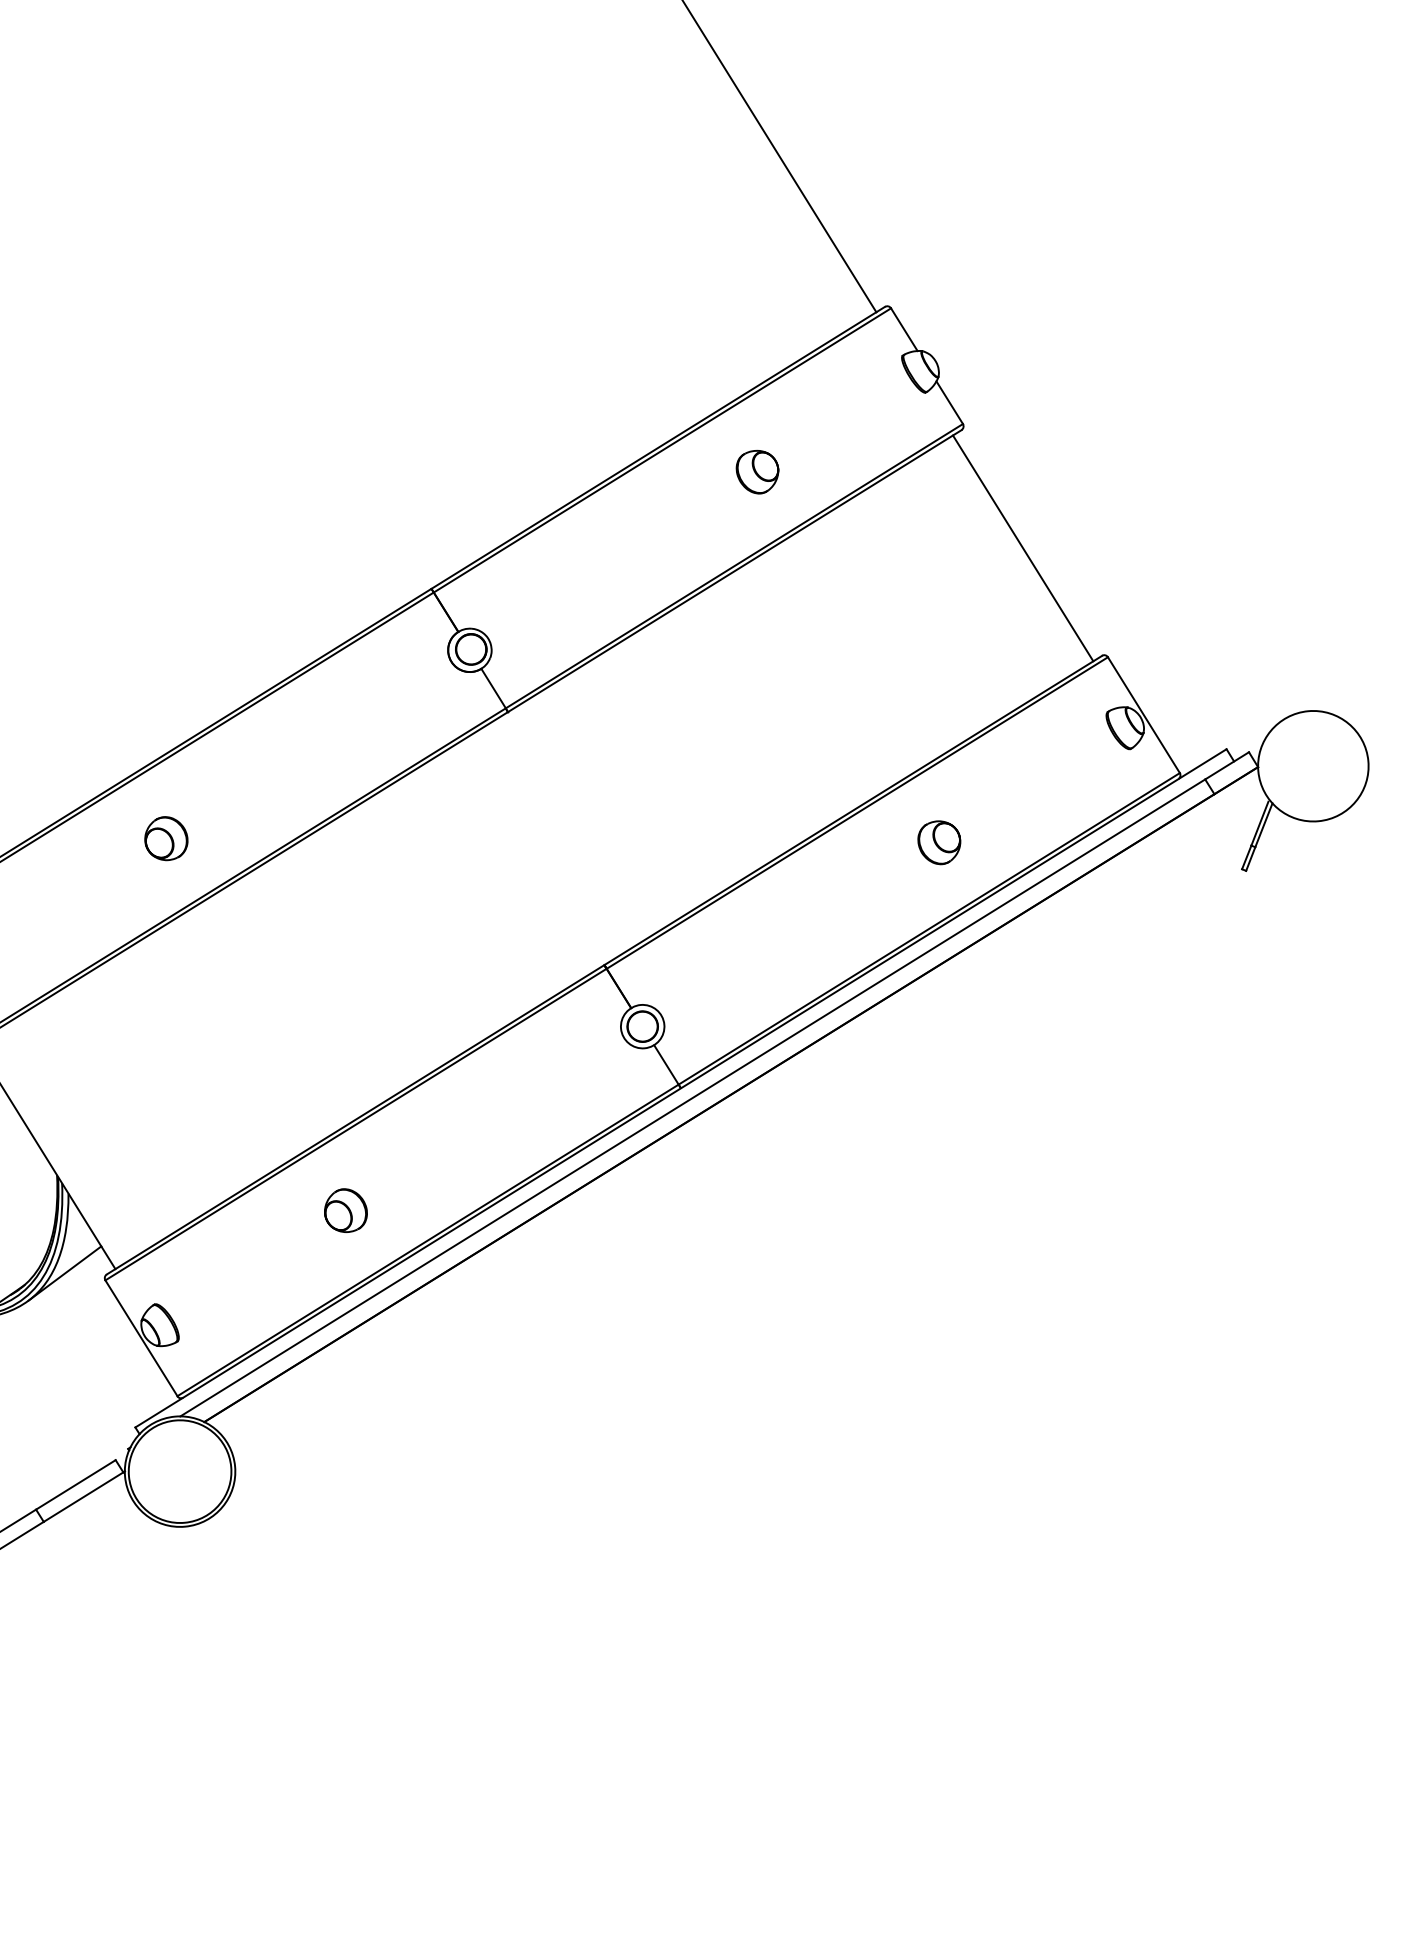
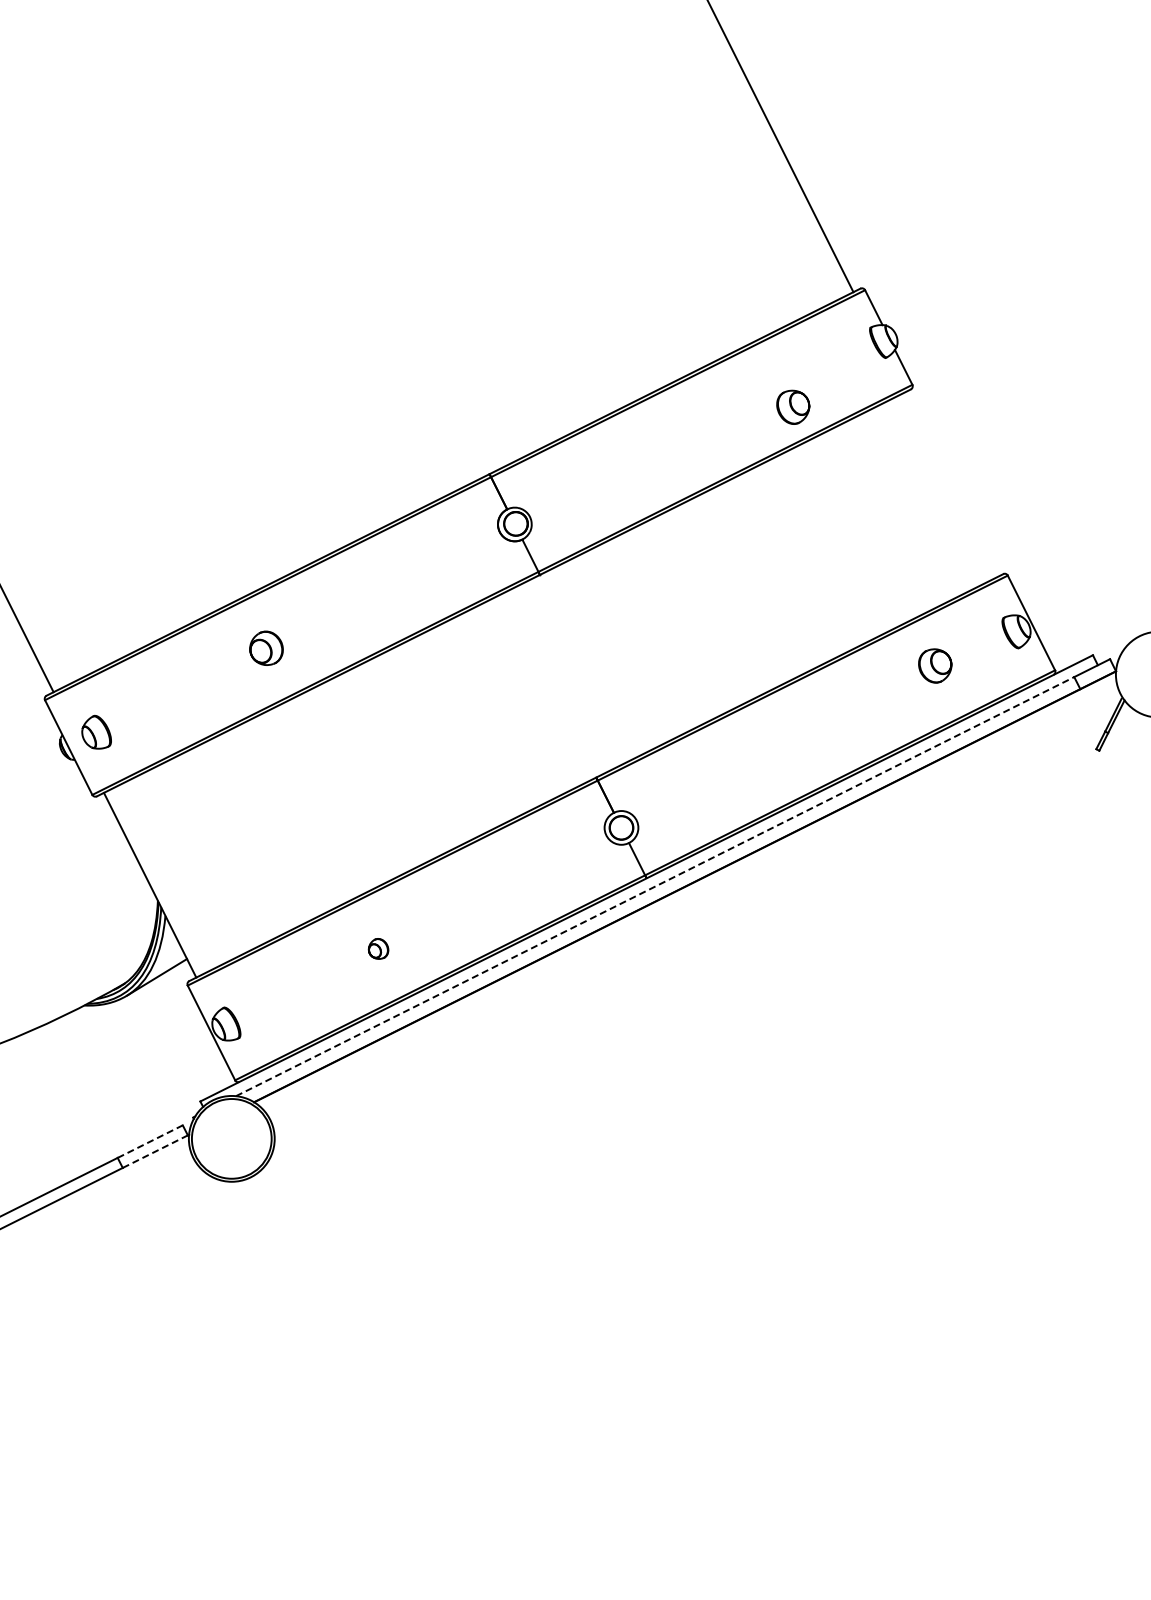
part: (757, 471) -> (793, 406), moved
line: (1022, 547) -> (949, 484), removed
part: (939, 842) -> (935, 665), moved
line: (693, 1097) -> (655, 886), solid -> dashed
part: (345, 1210) -> (378, 948), size x0.6
line: (76, 1484) -> (150, 1141), solid -> dashed
line: (83, 1496) -> (155, 1151), solid -> dashed

